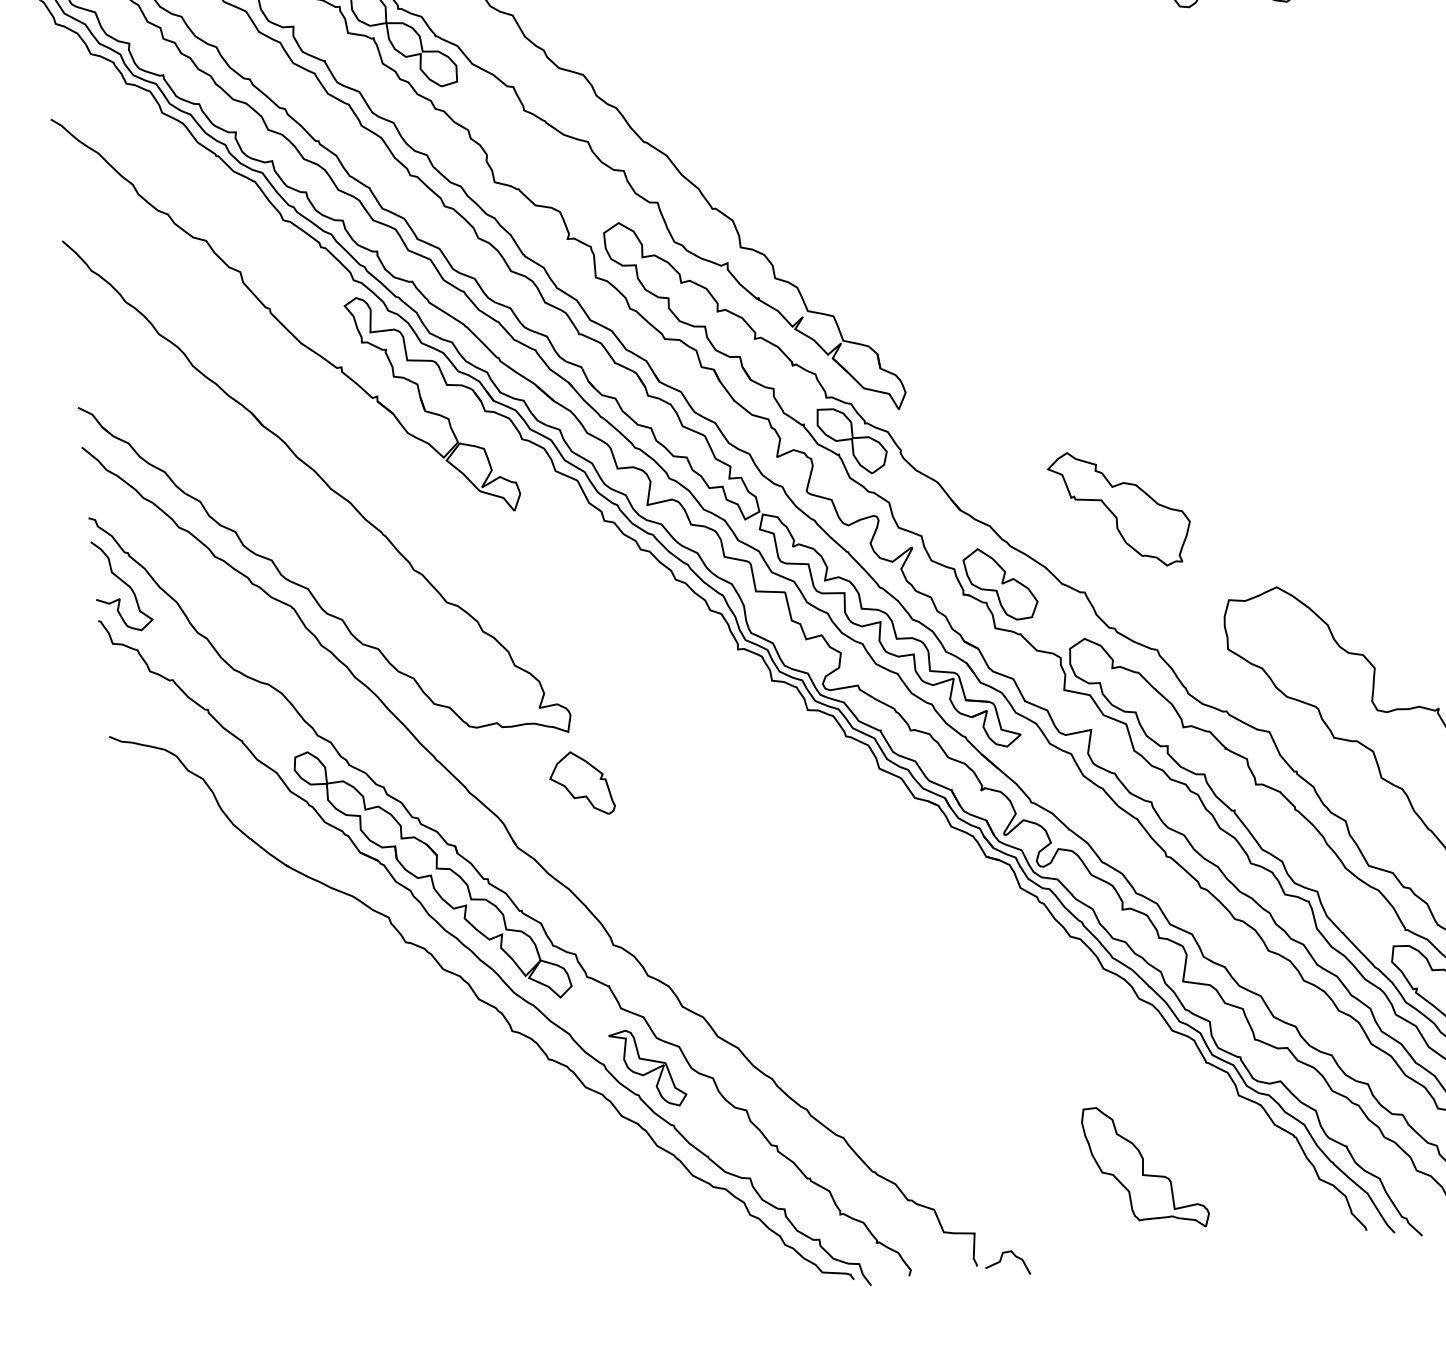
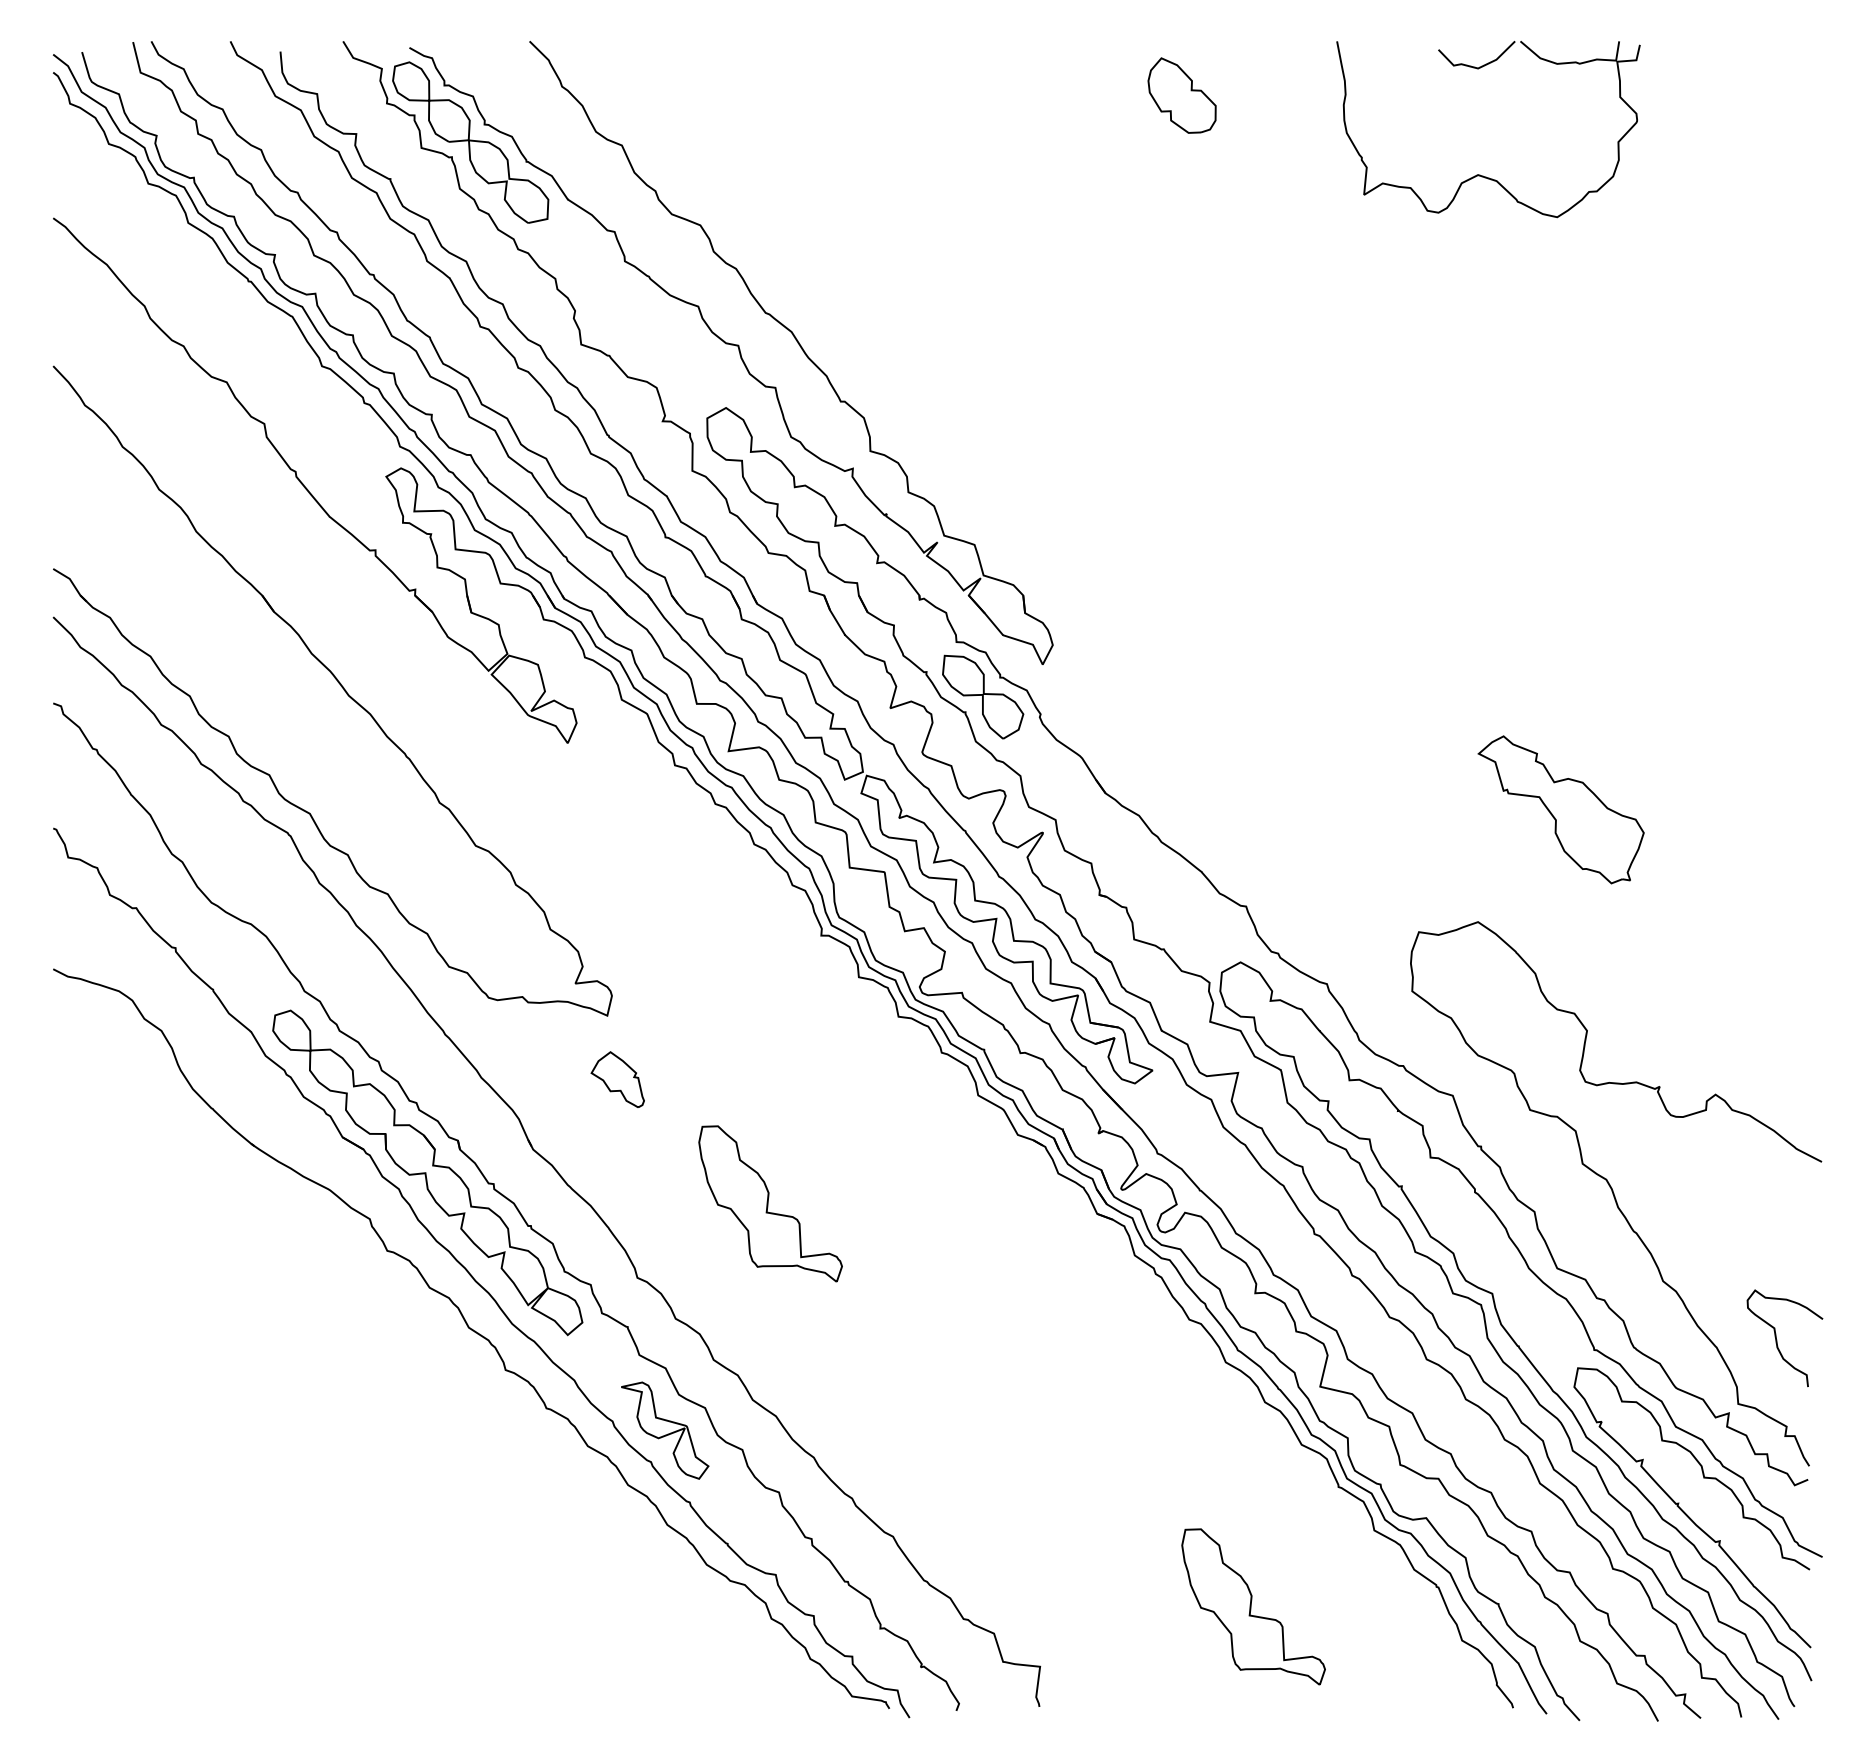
part: (1119, 508) -> (1560, 809), moved
curve: (123, 583) -> (88, 785), removed
part: (1000, 583) -> (1145, 886), removed
part: (581, 783) -> (617, 1079), size x0.7
part: (716, 873) -> (770, 1203), added
curve: (1000, 1262) -> (1068, 1704), removed

